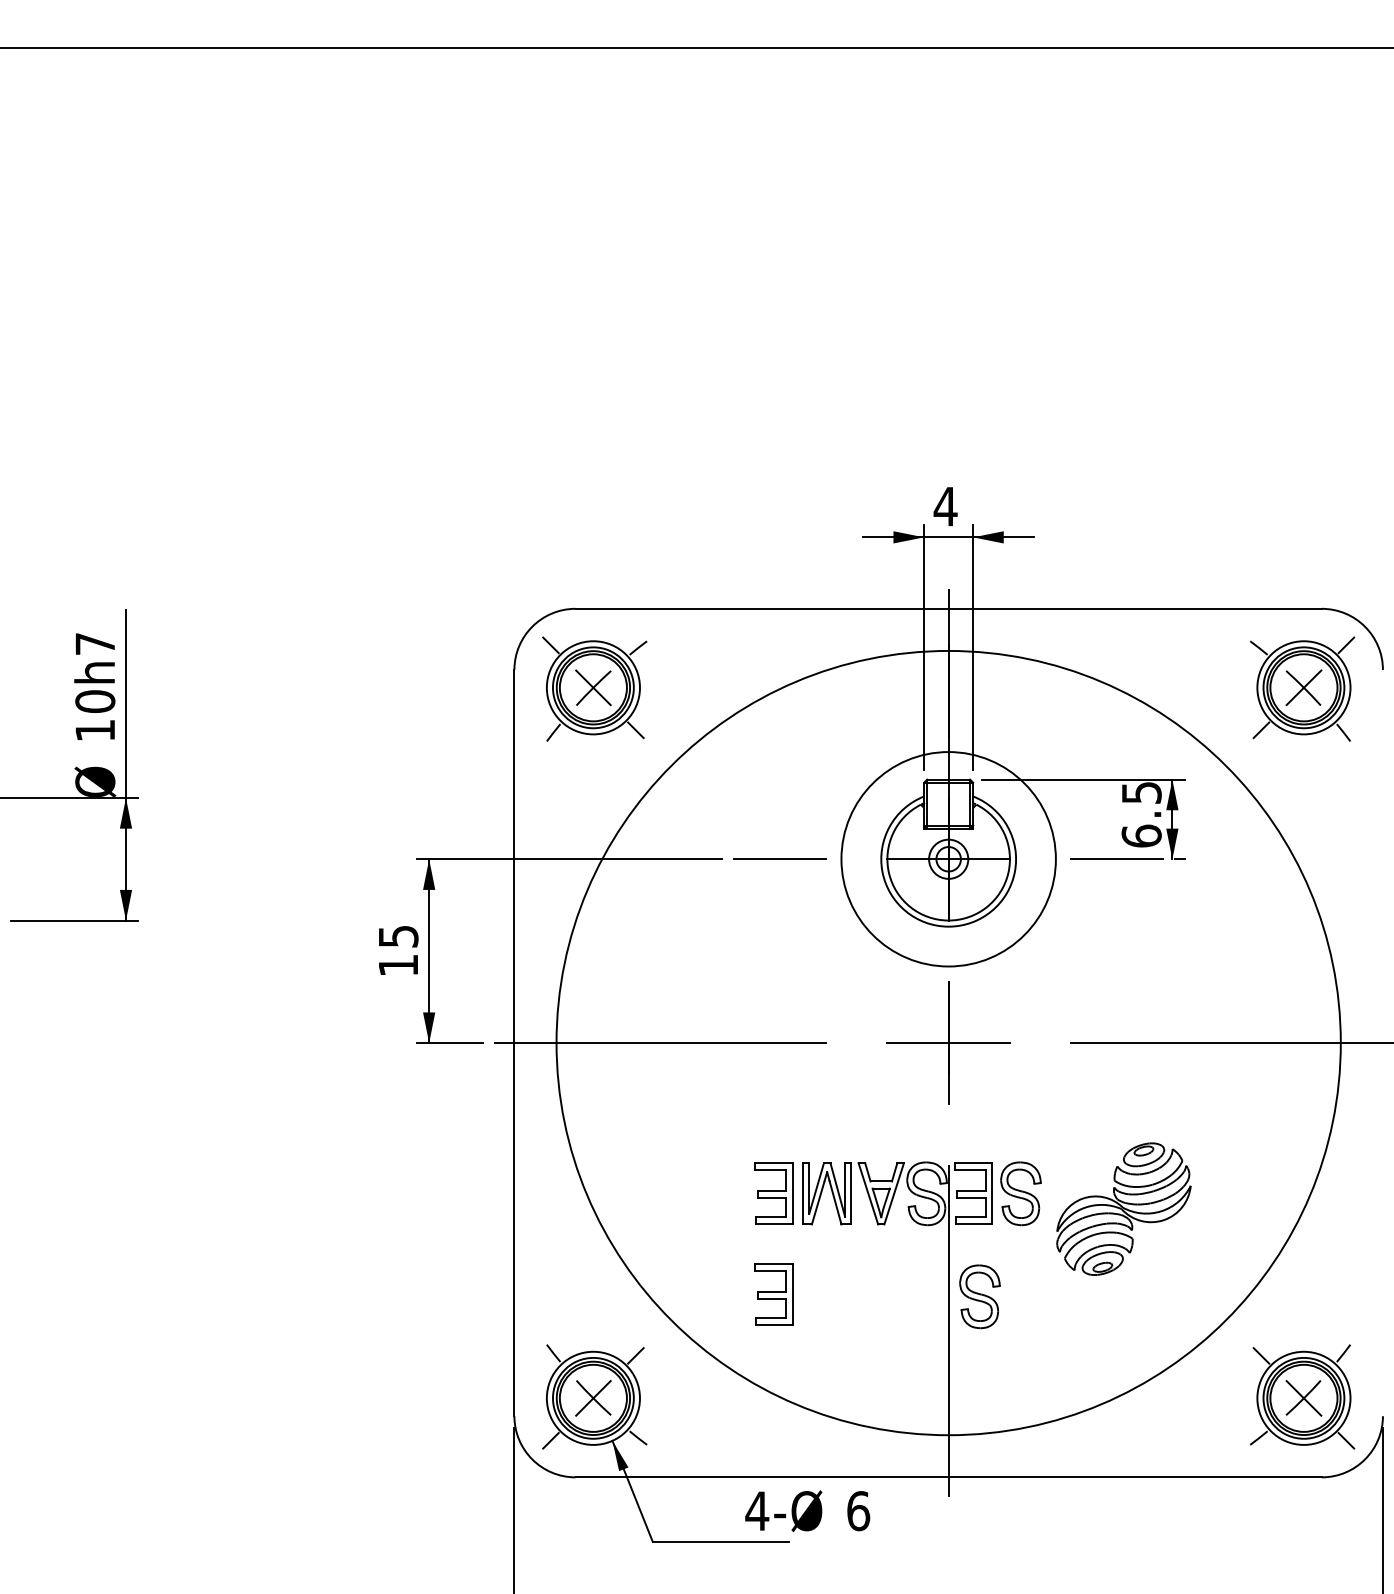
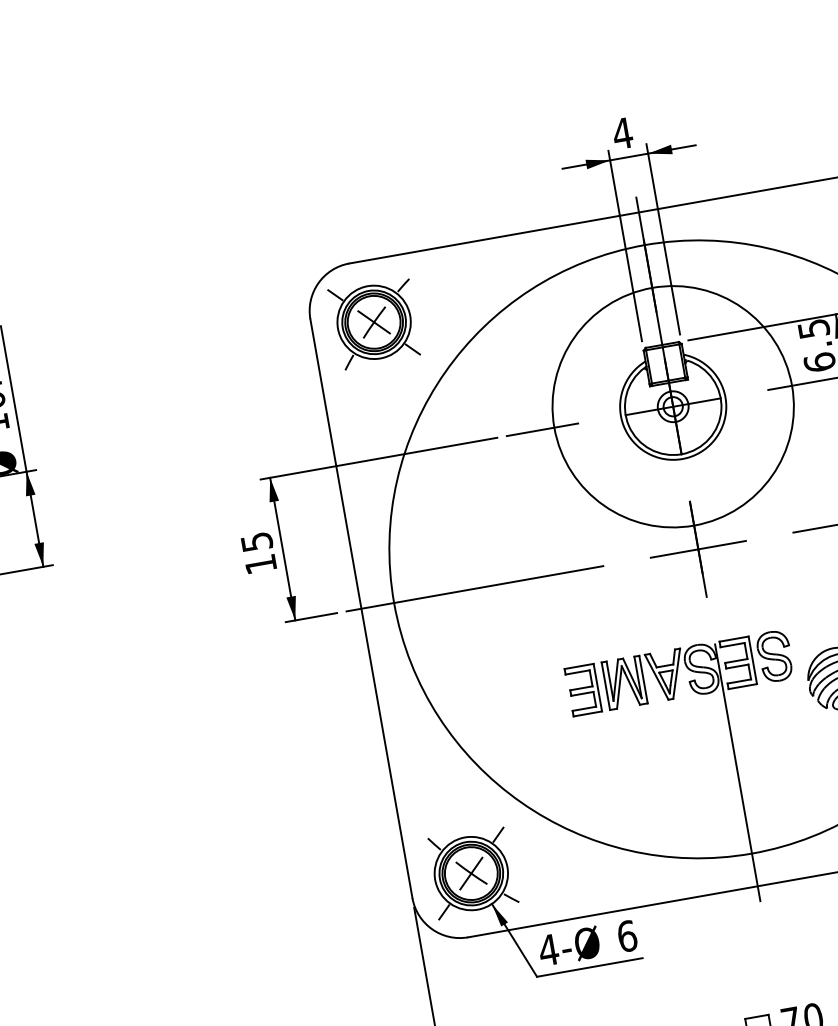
circle: (948, 859) -> (673, 406), size x1.43
part: (773, 1294) -> (596, 768), removed
part: (979, 1296) -> (756, 741), removed
text: (807, 1511) -> (587, 943), moved

